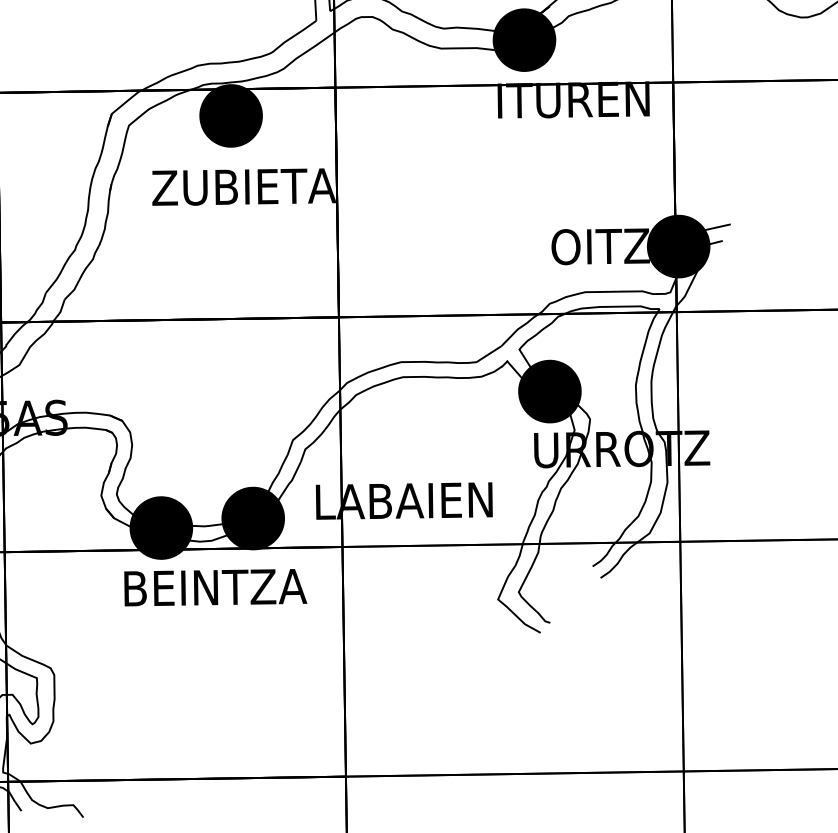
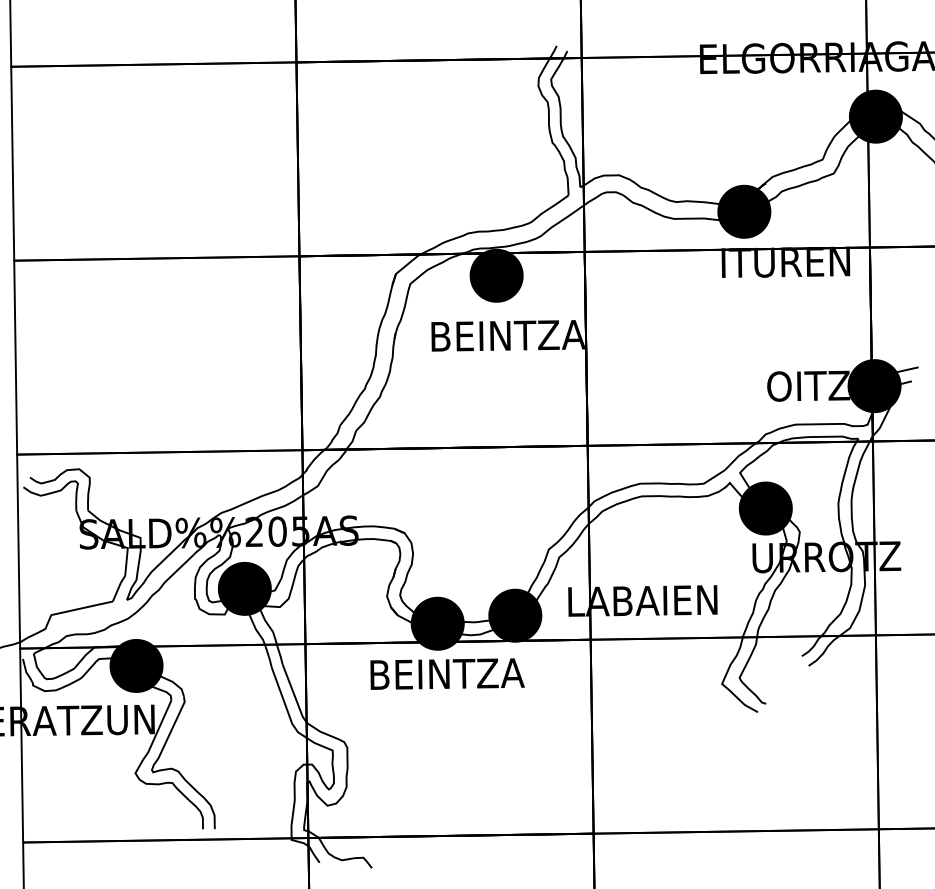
text: (243, 186) -> (507, 335), ZUBIETA -> BEINTZA
text: (215, 586) -> (447, 673), moved

